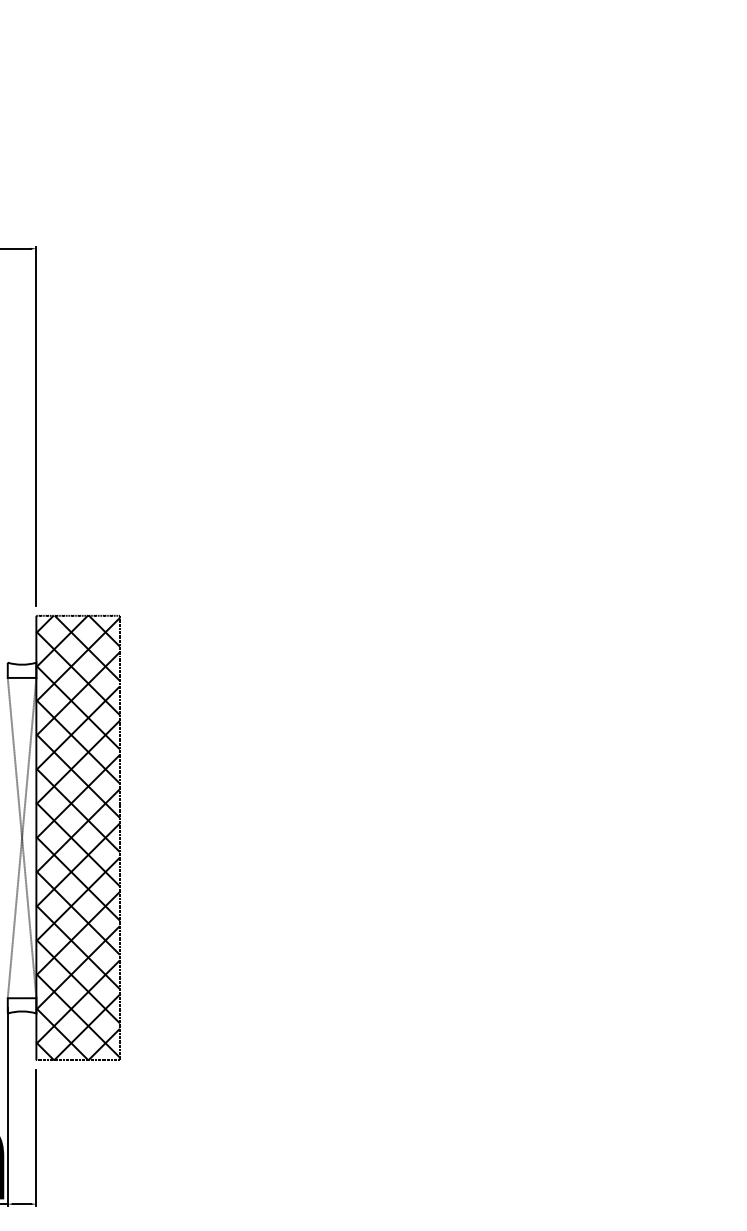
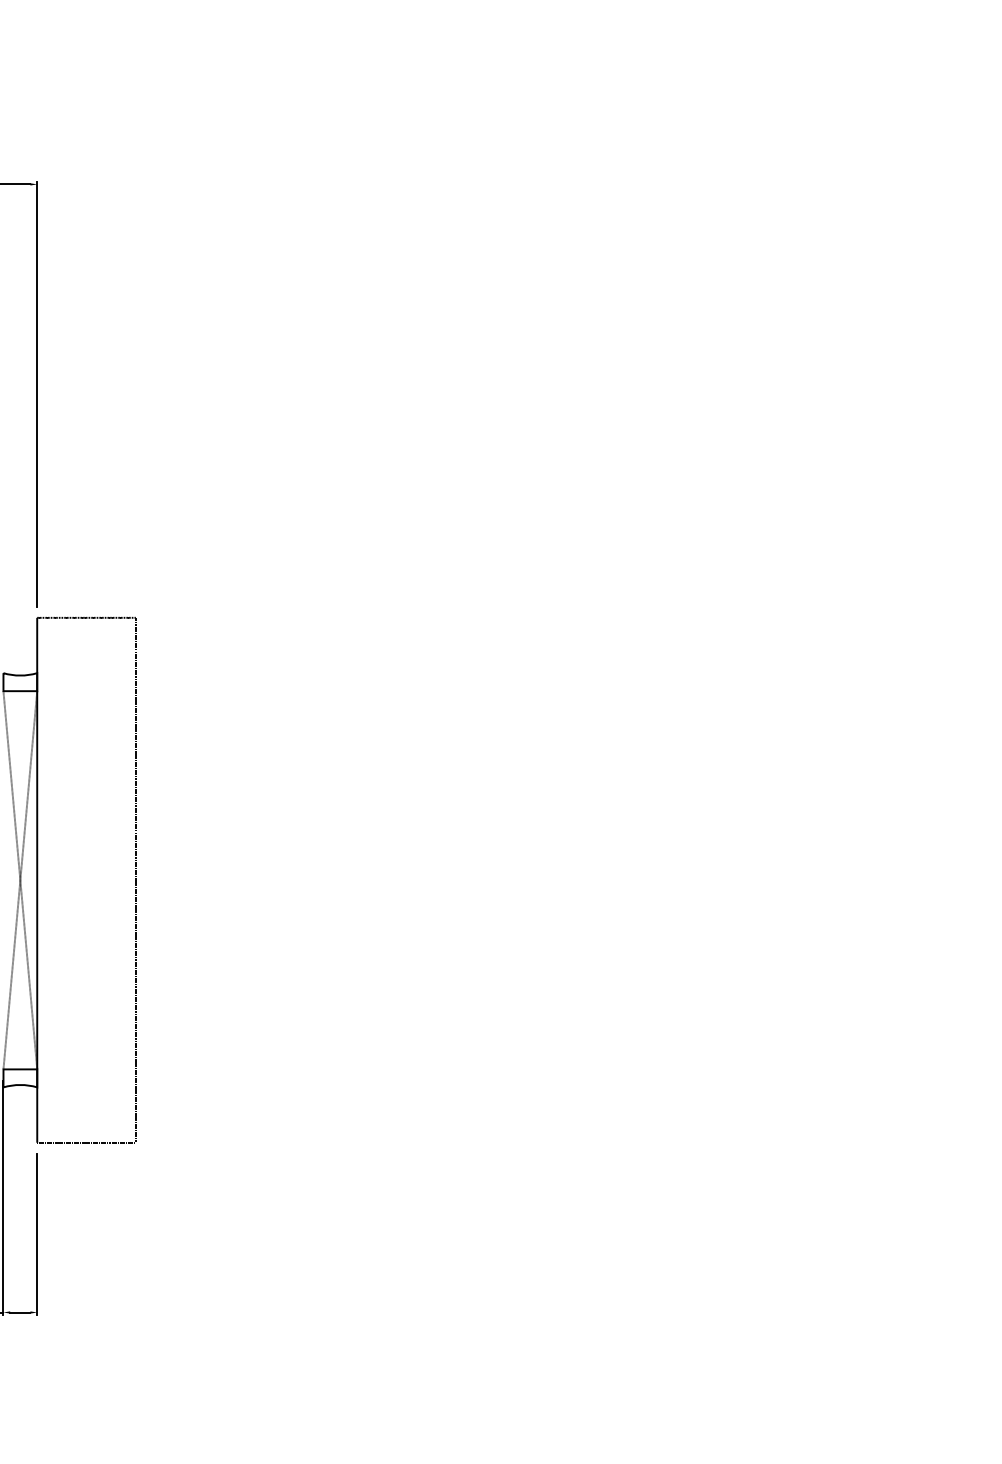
hatch: (78, 837) -> (86, 879), removed

